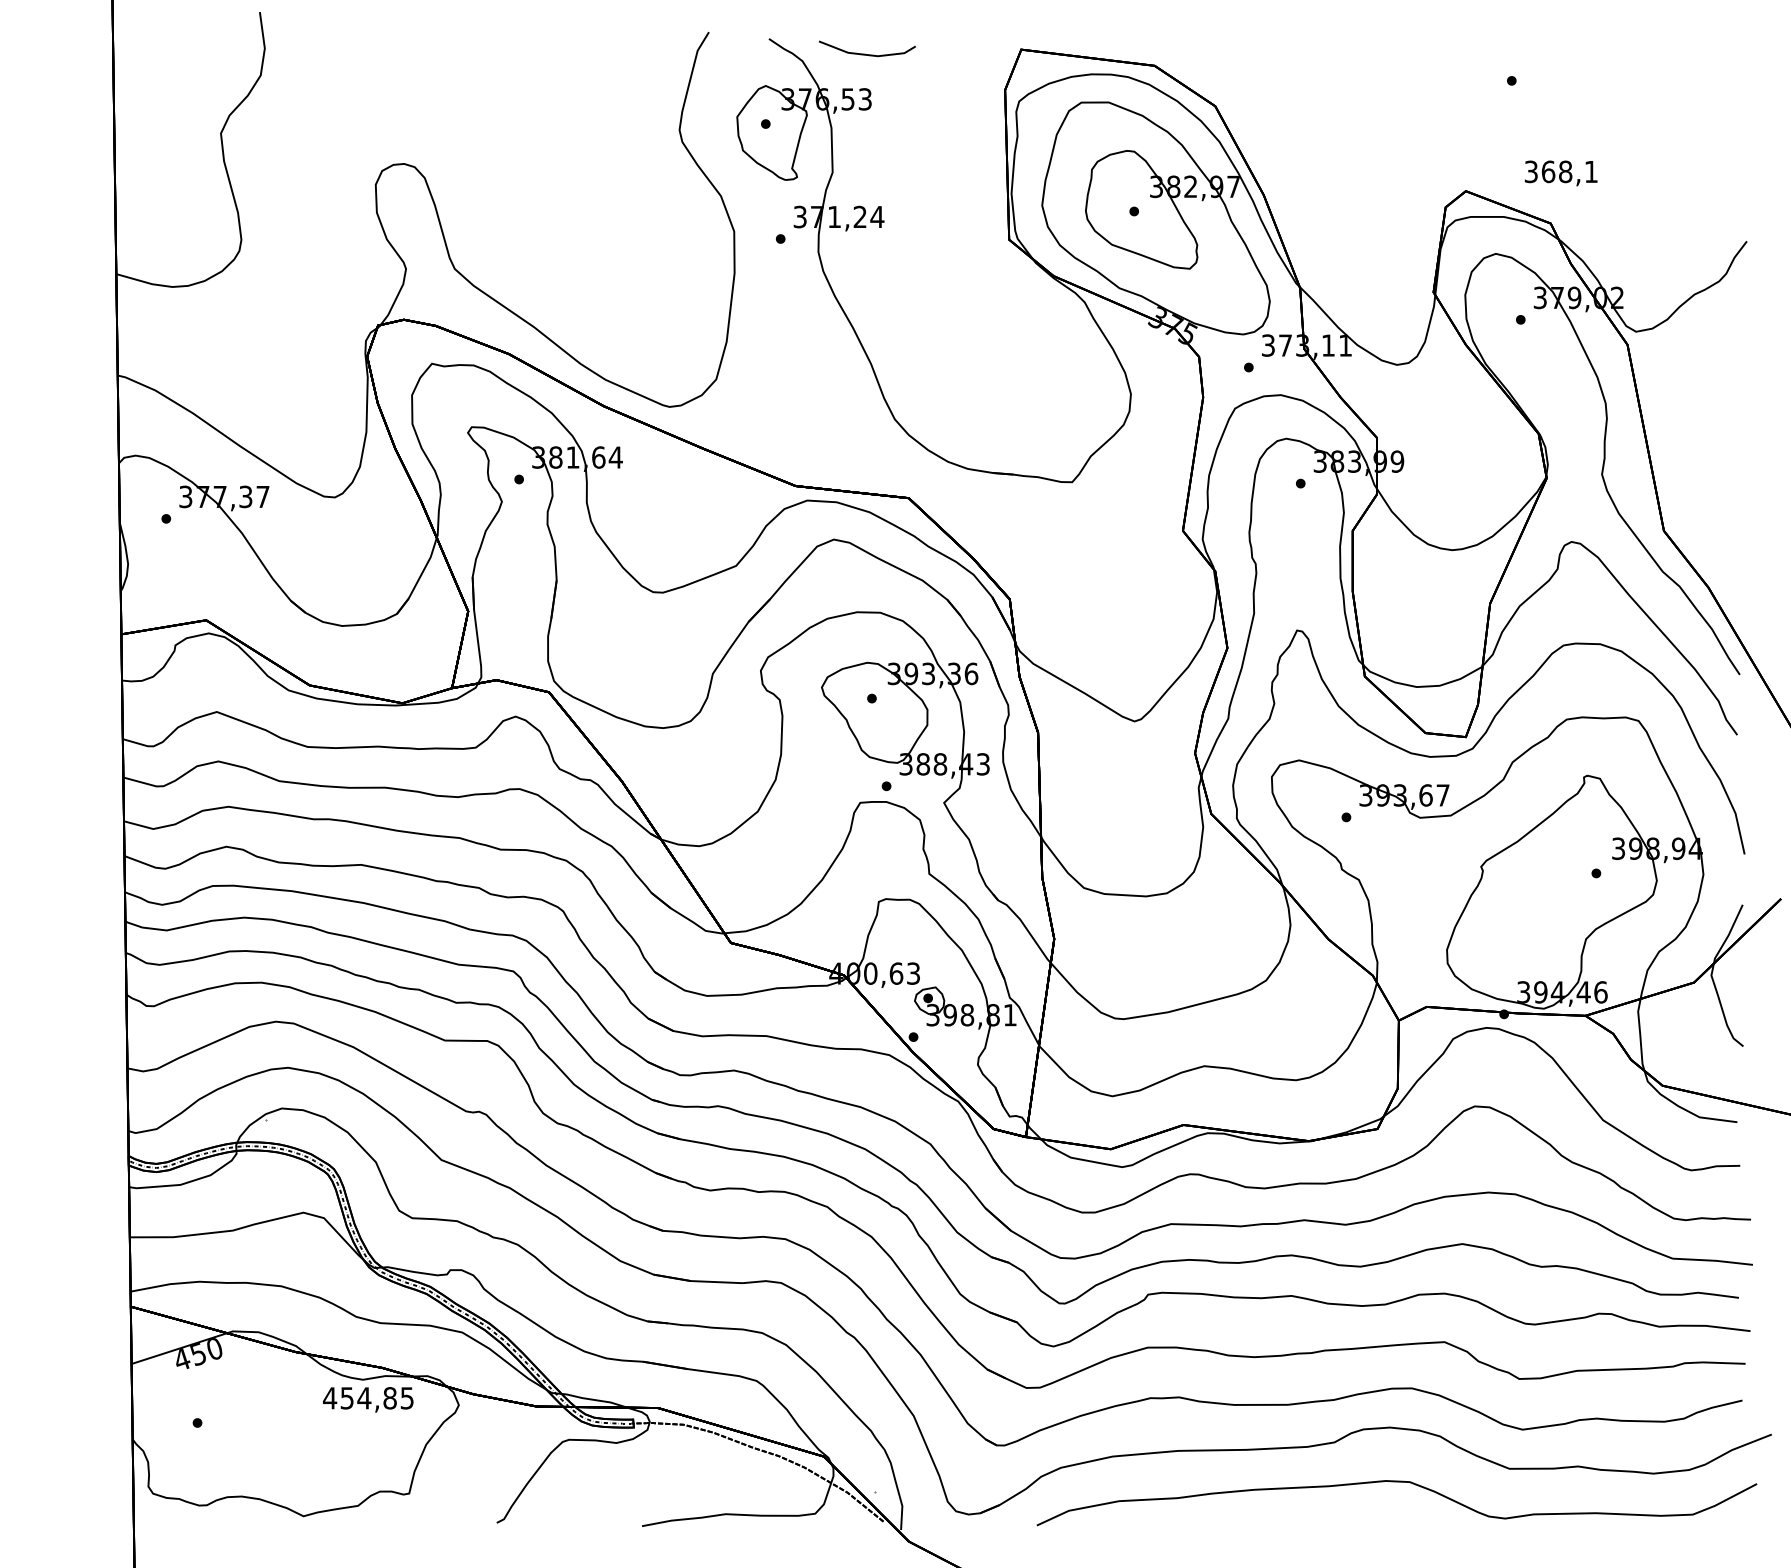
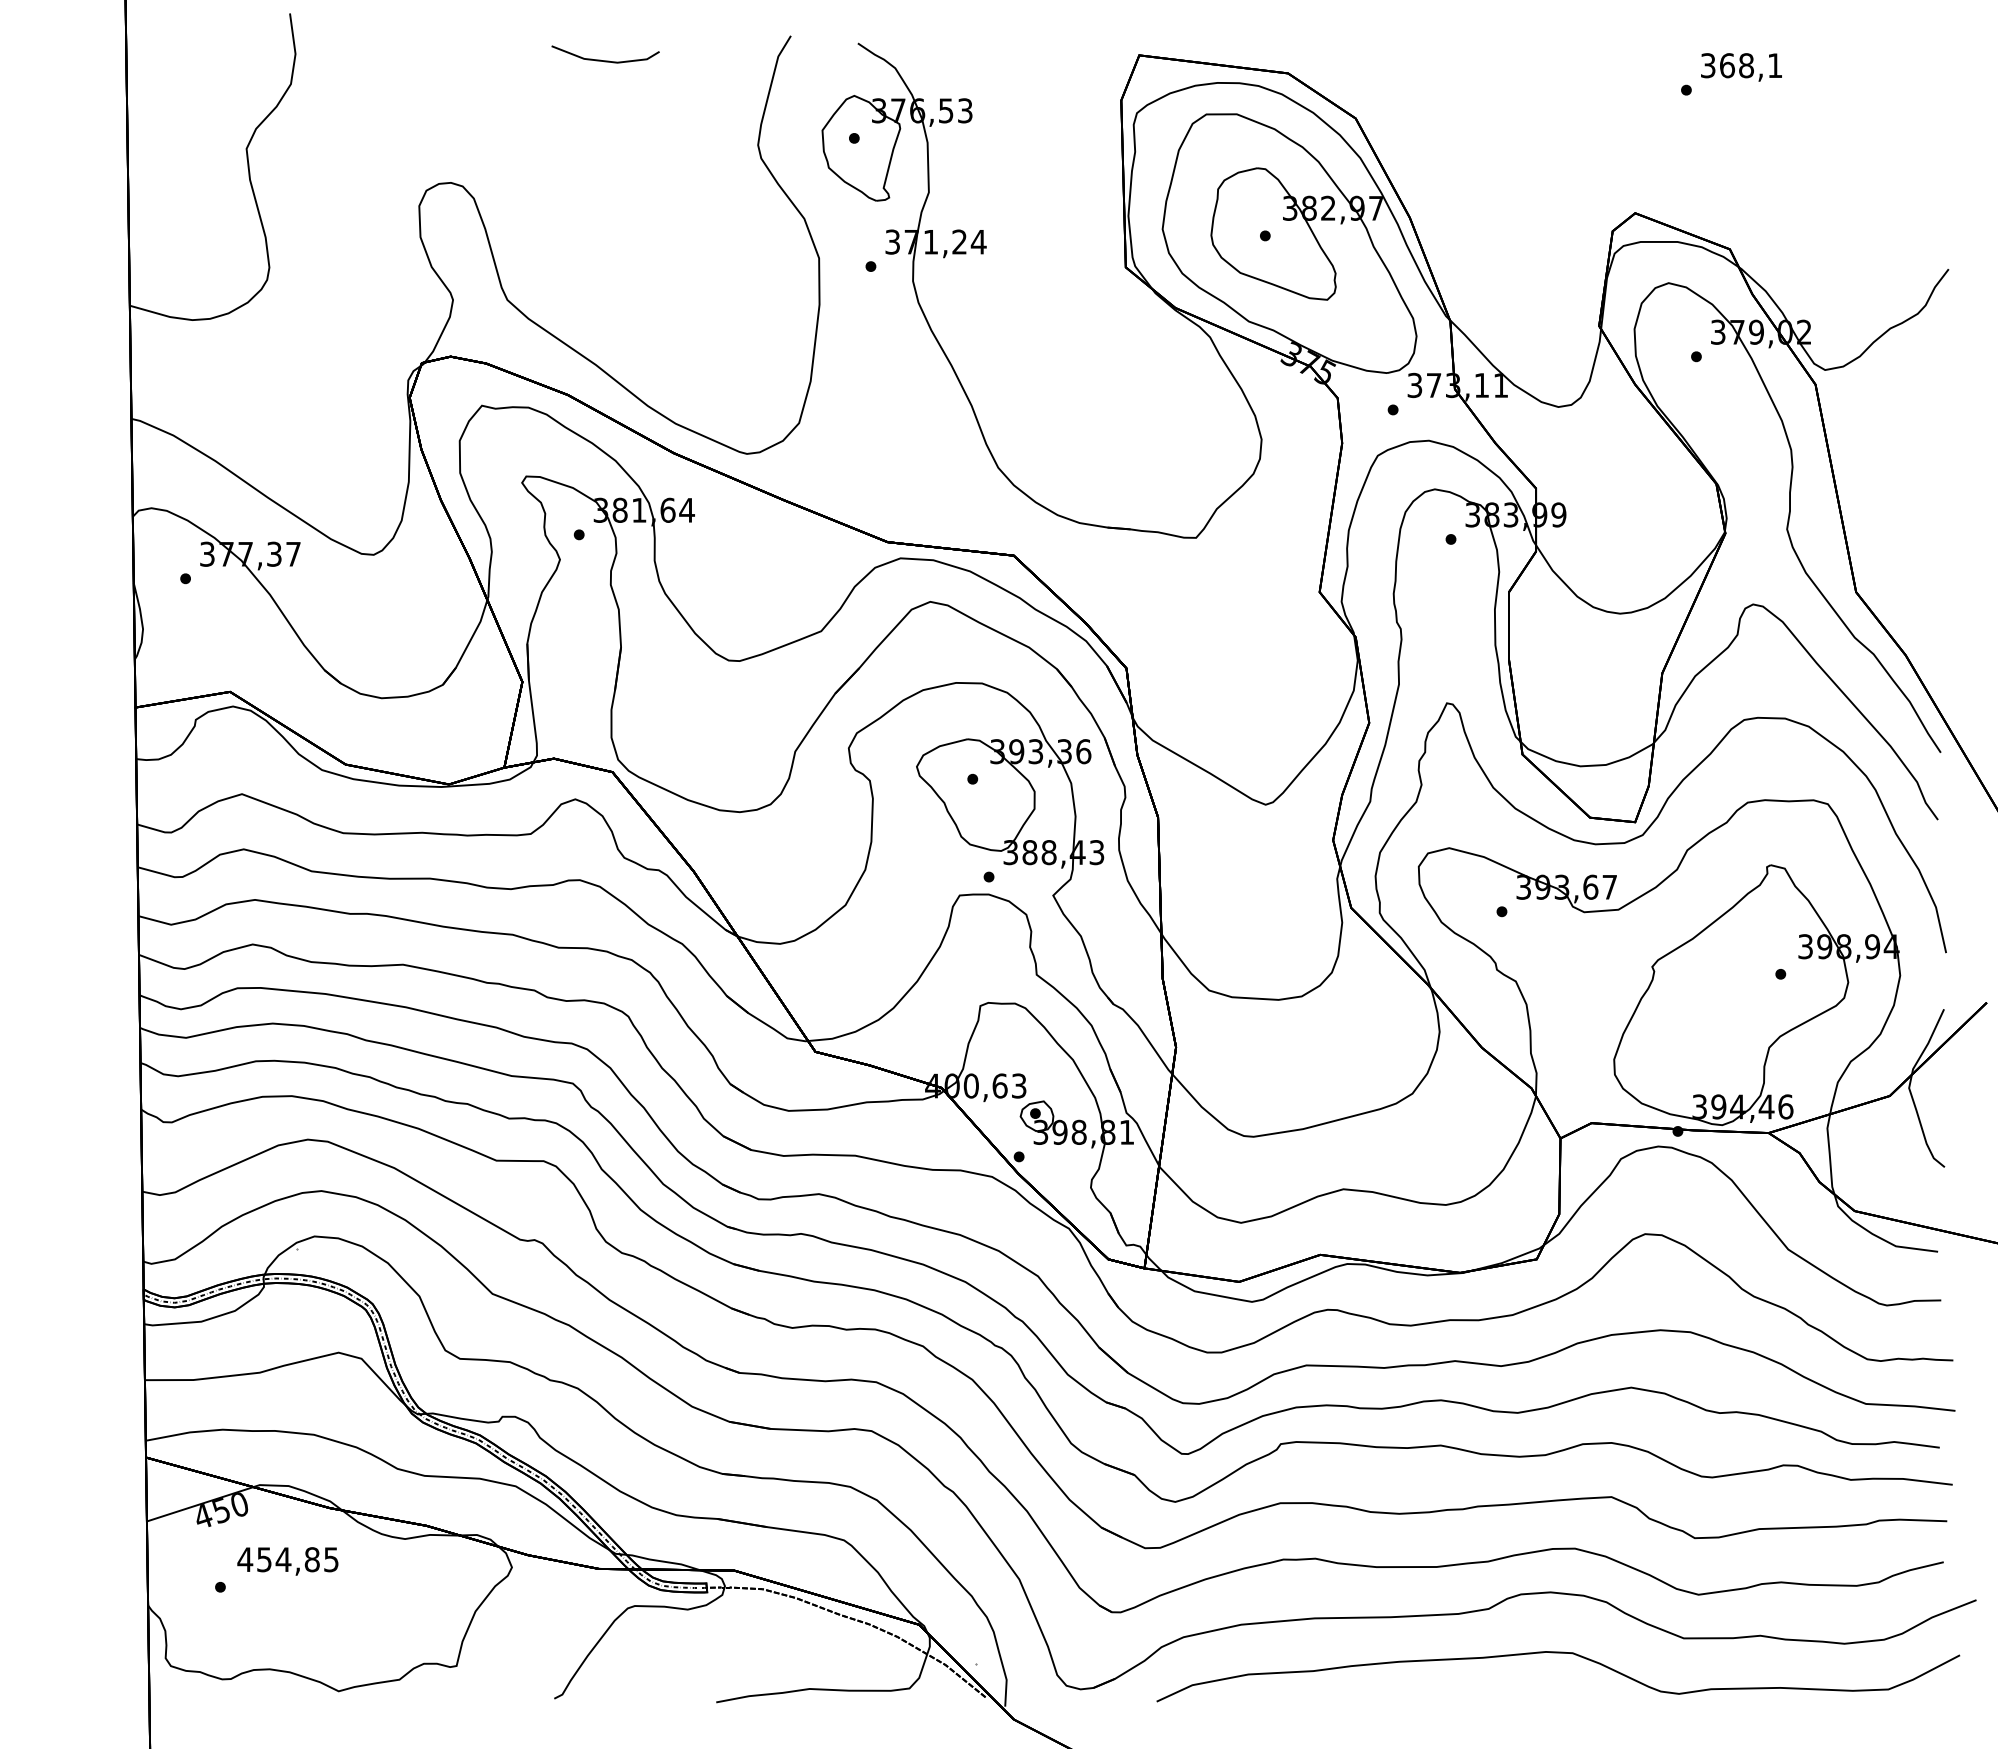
line: (867, 54) -> (605, 60), moved
text: (1561, 173) -> (1741, 67), moved
text: (367, 1399) -> (287, 1561), moved

